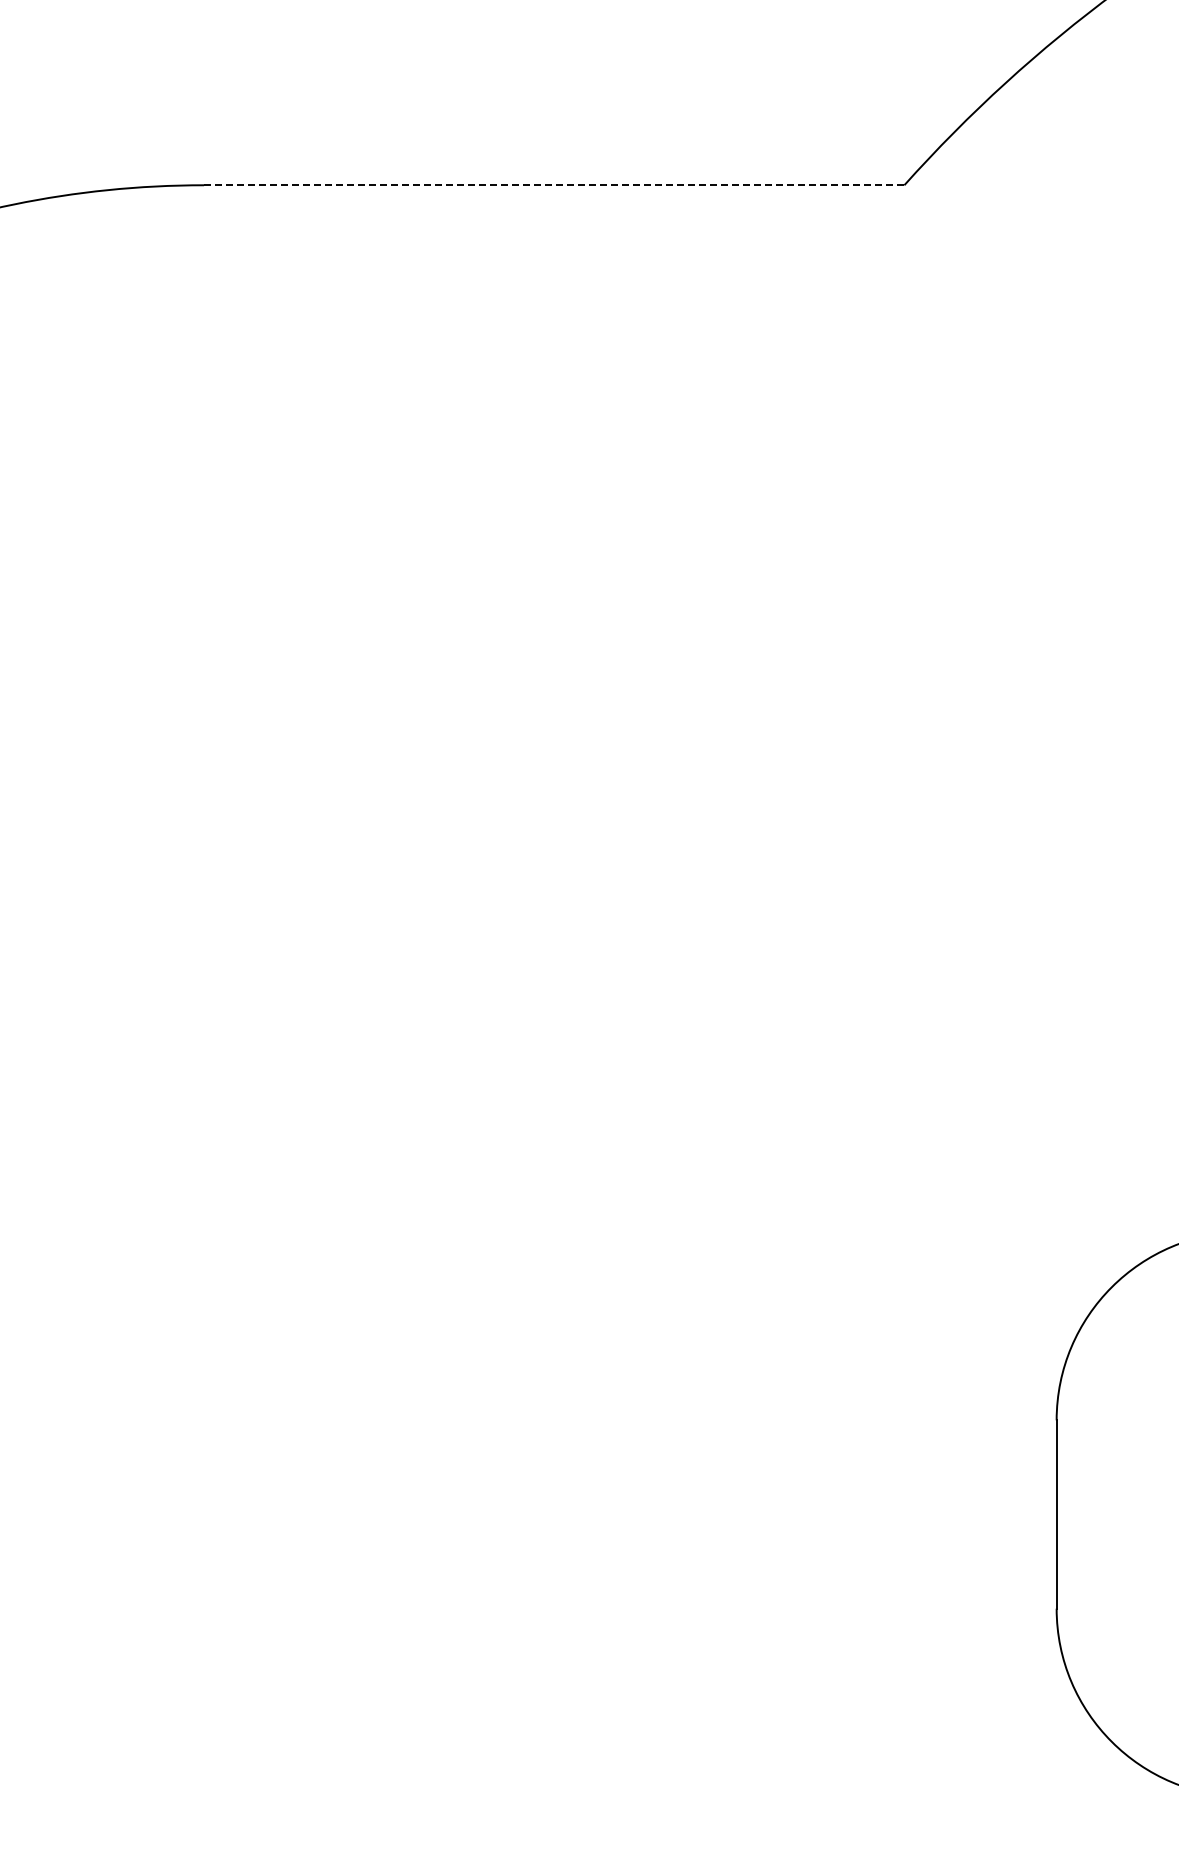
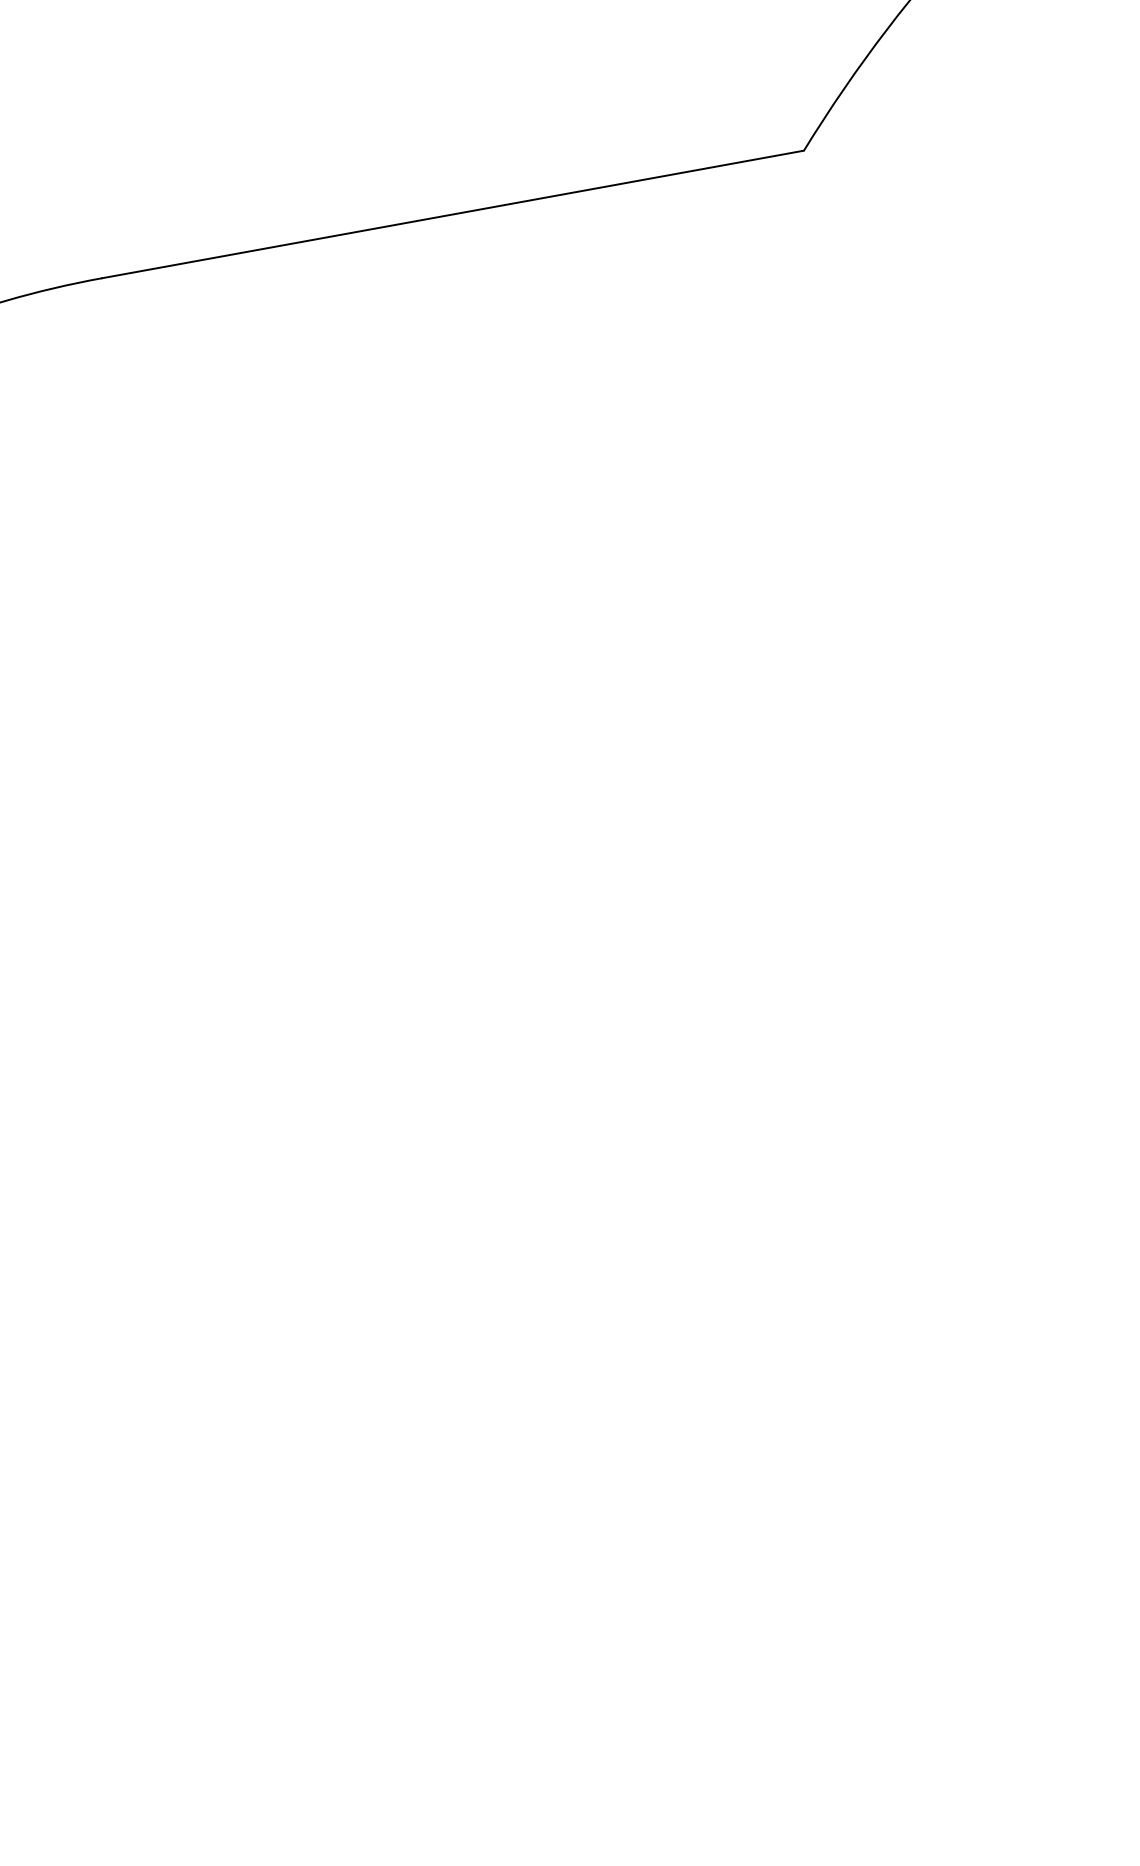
line: (553, 185) -> (452, 214), dashed -> solid

